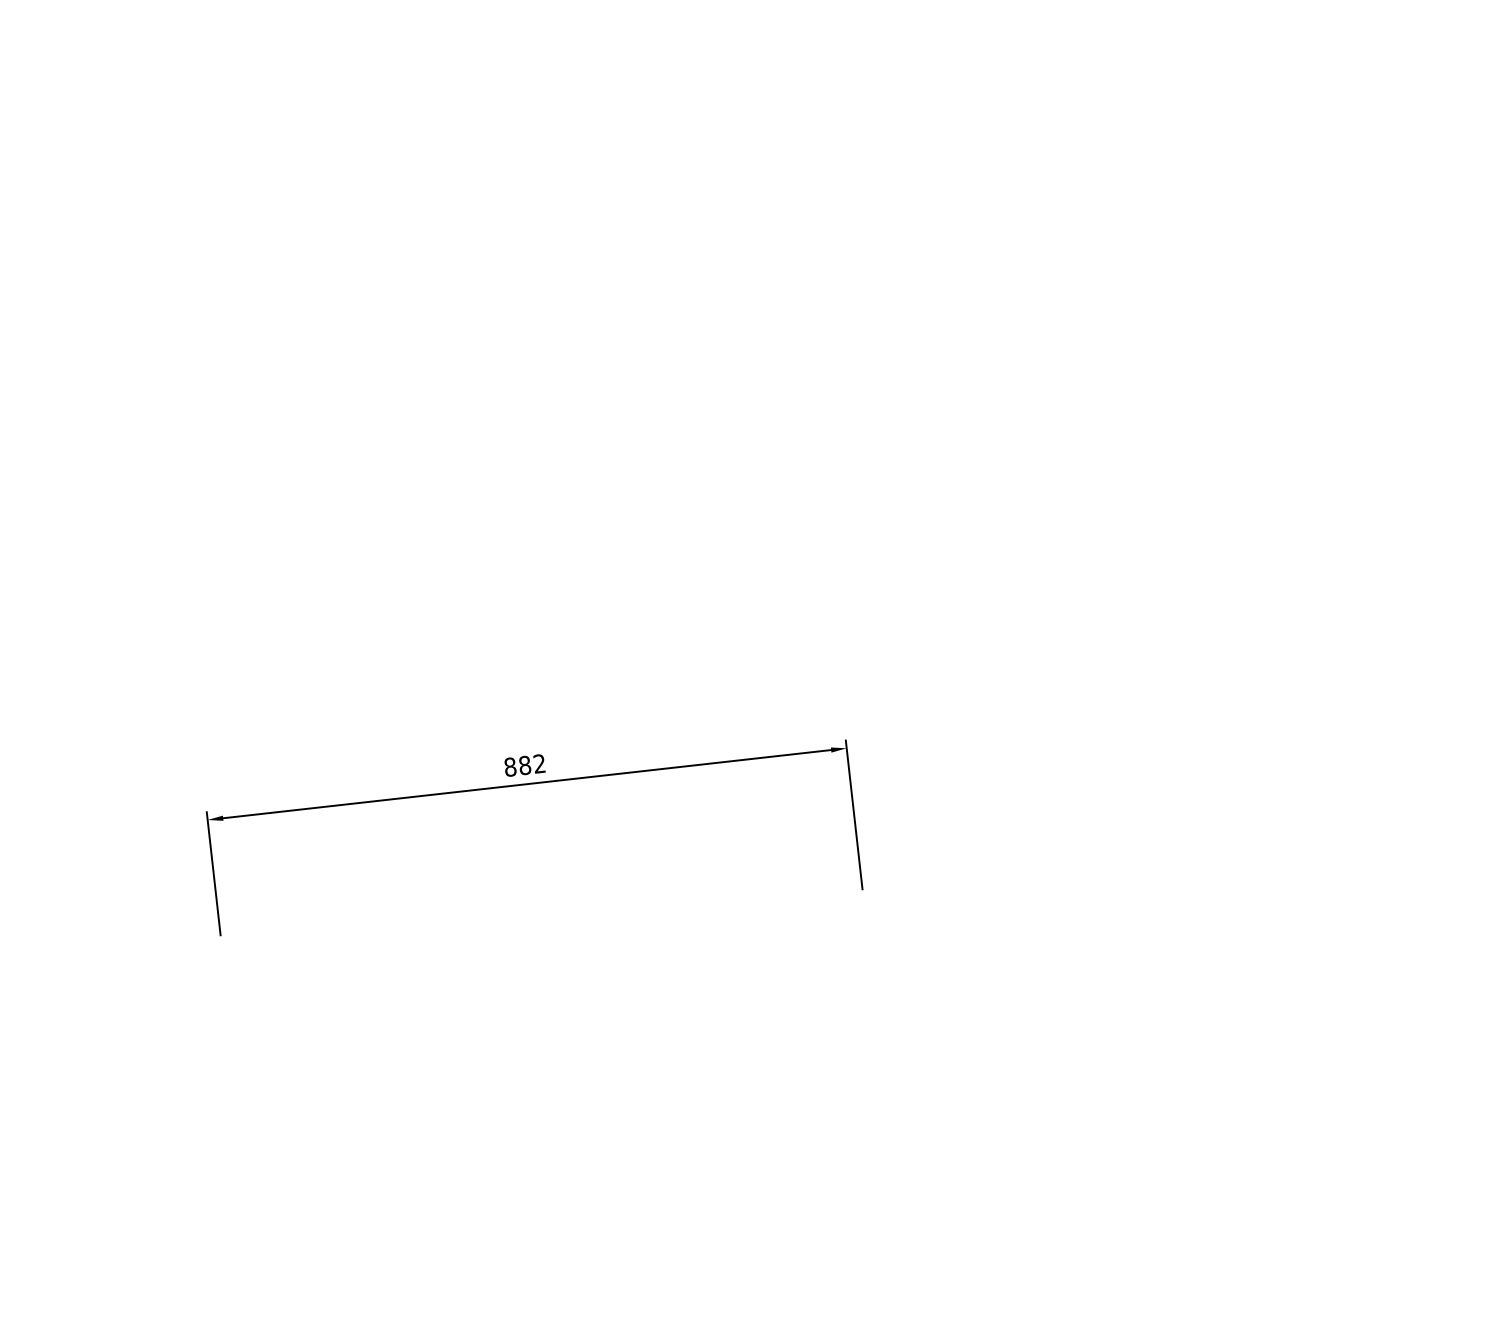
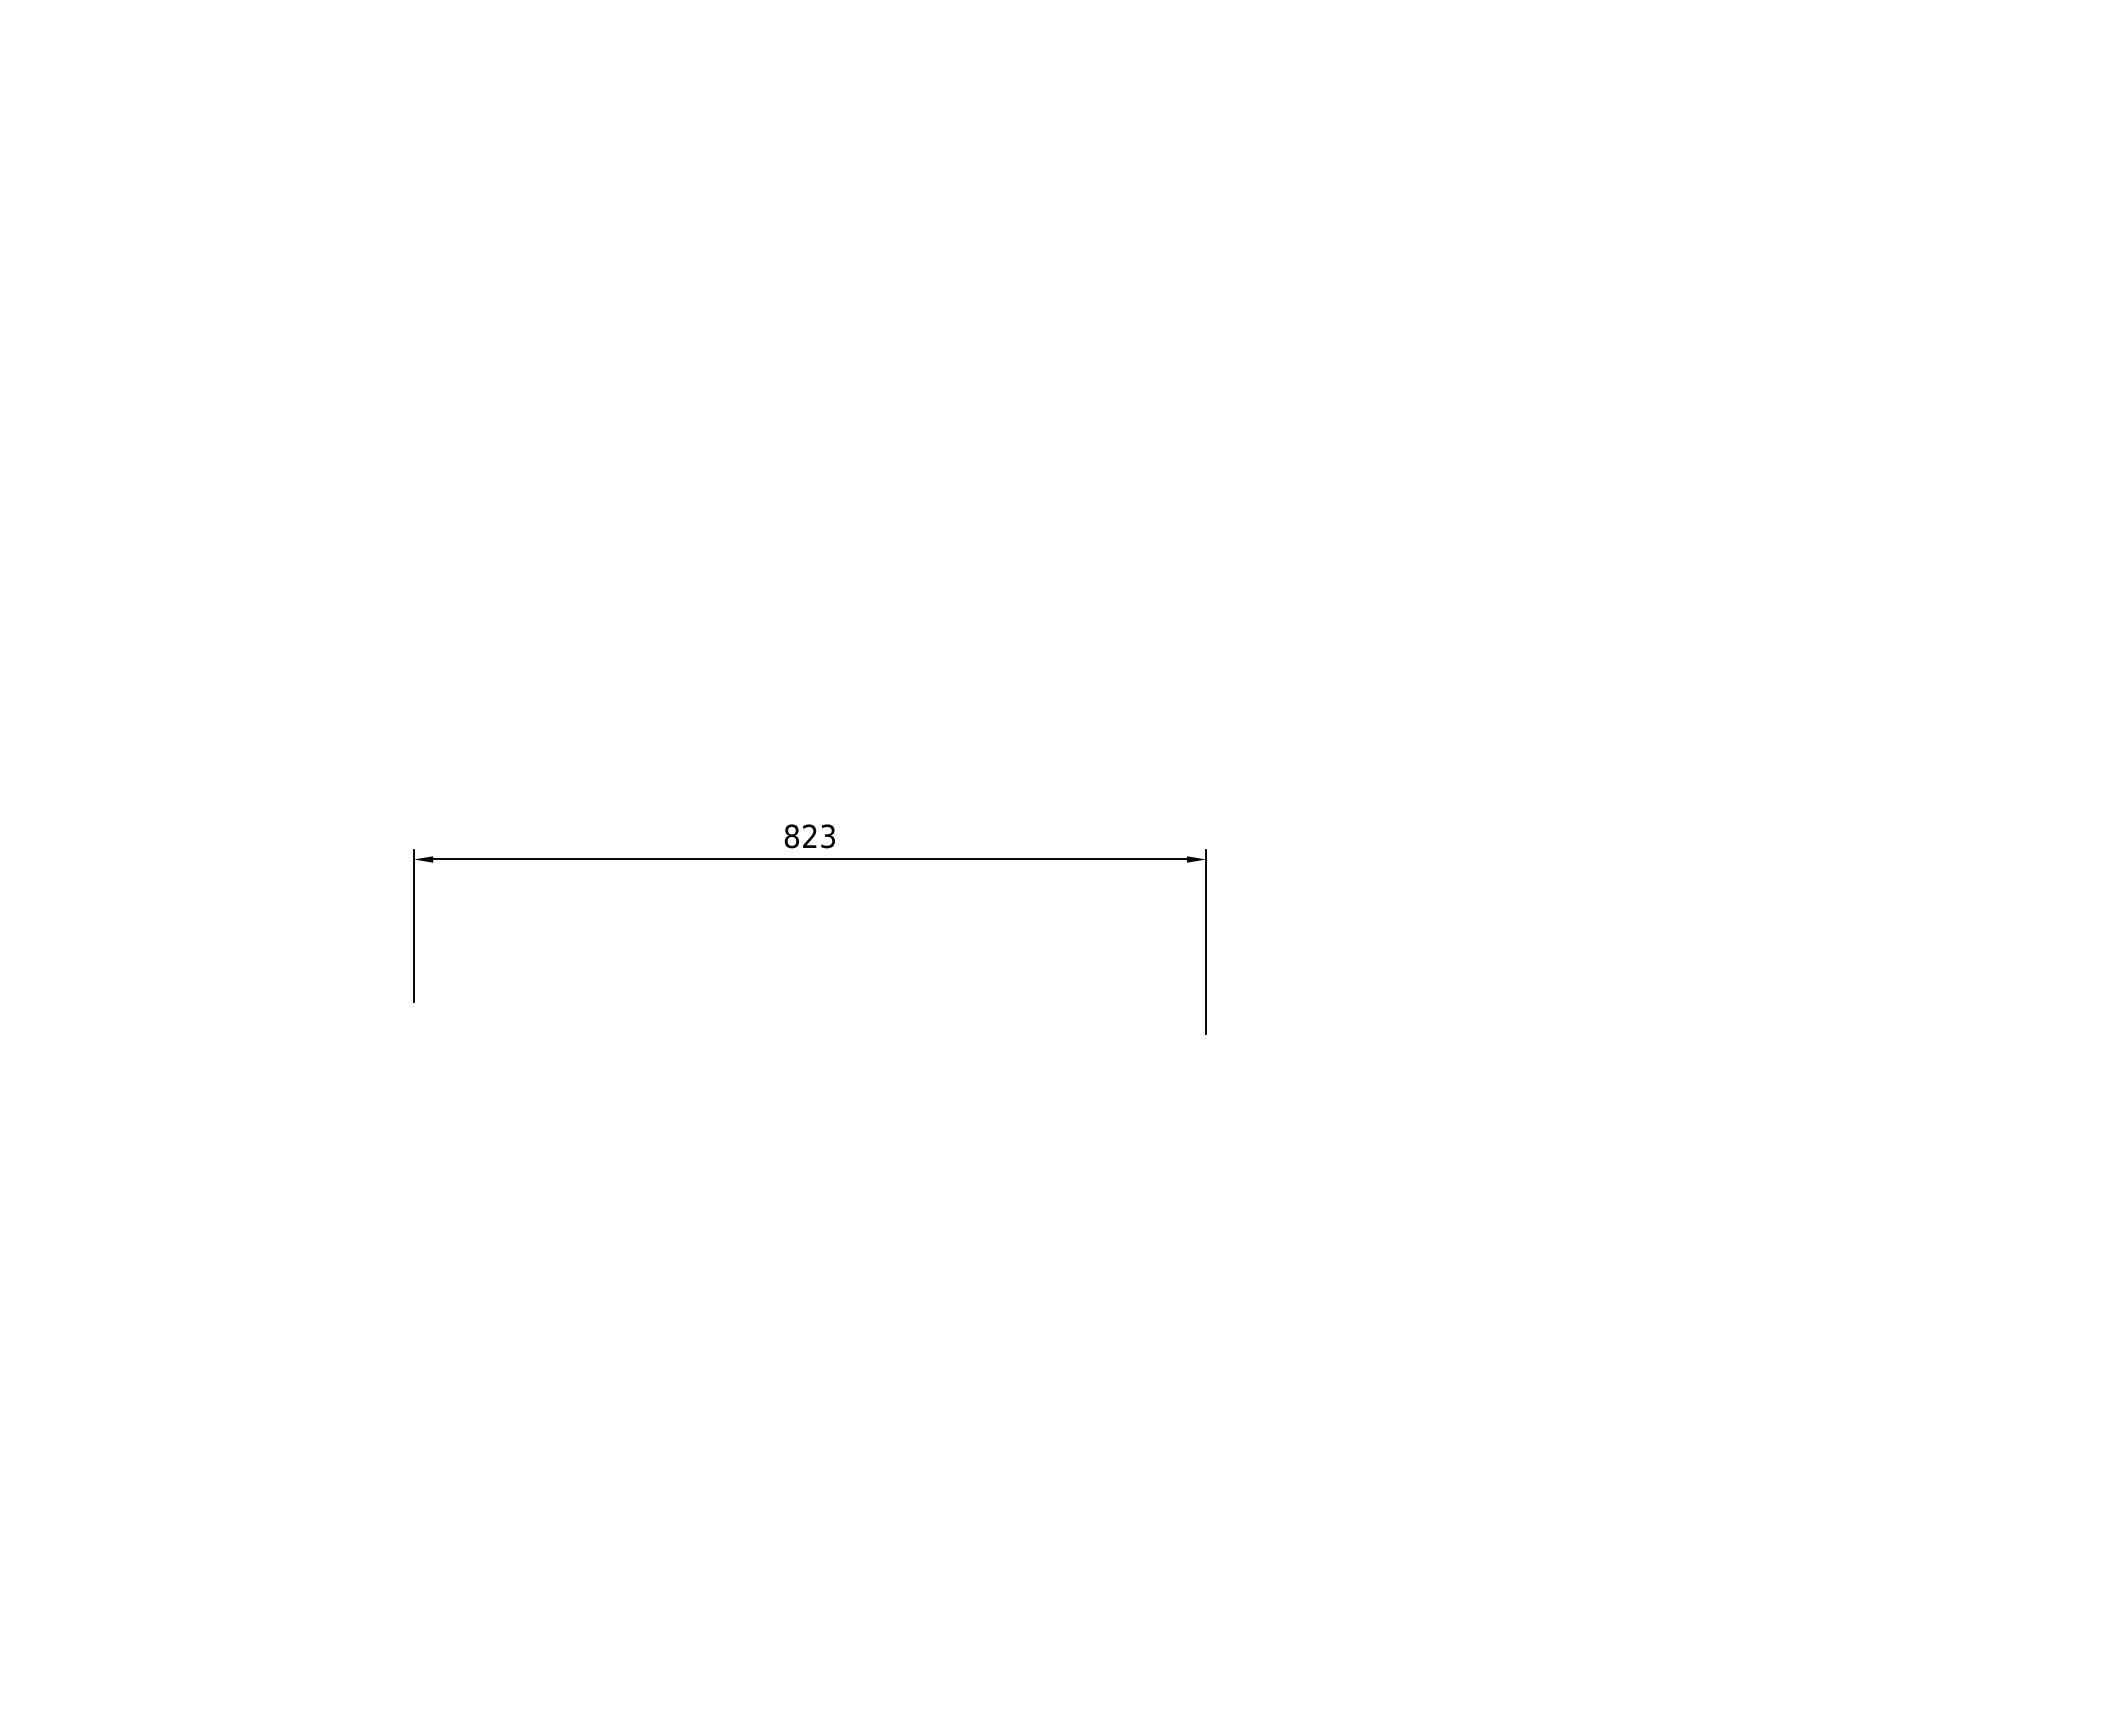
text: (531, 764) -> (818, 836), 882 -> 823

